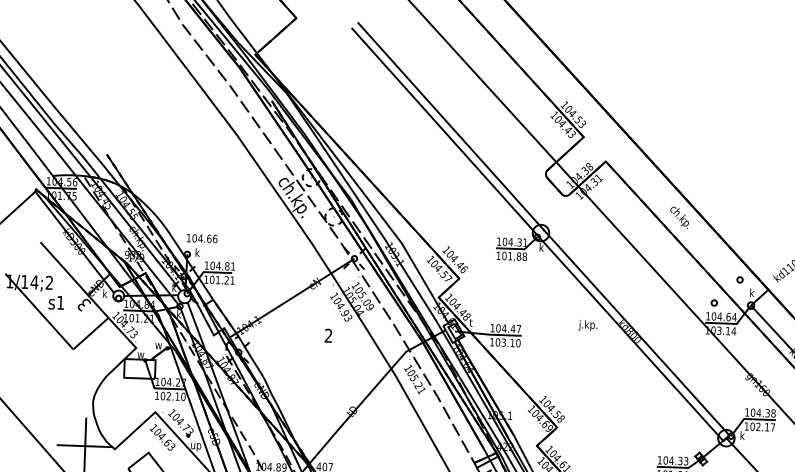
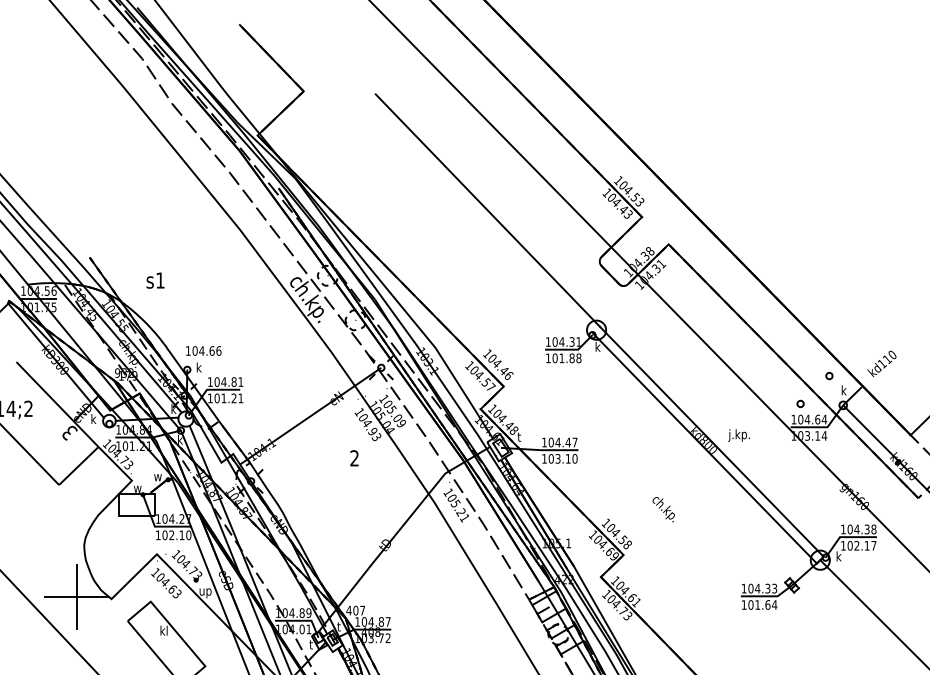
line: (444, 132) -> (480, 217), removed
text: (679, 217) -> (663, 509), moved
text: (56, 302) -> (155, 280), moved
text: (587, 325) -> (738, 435), moved

